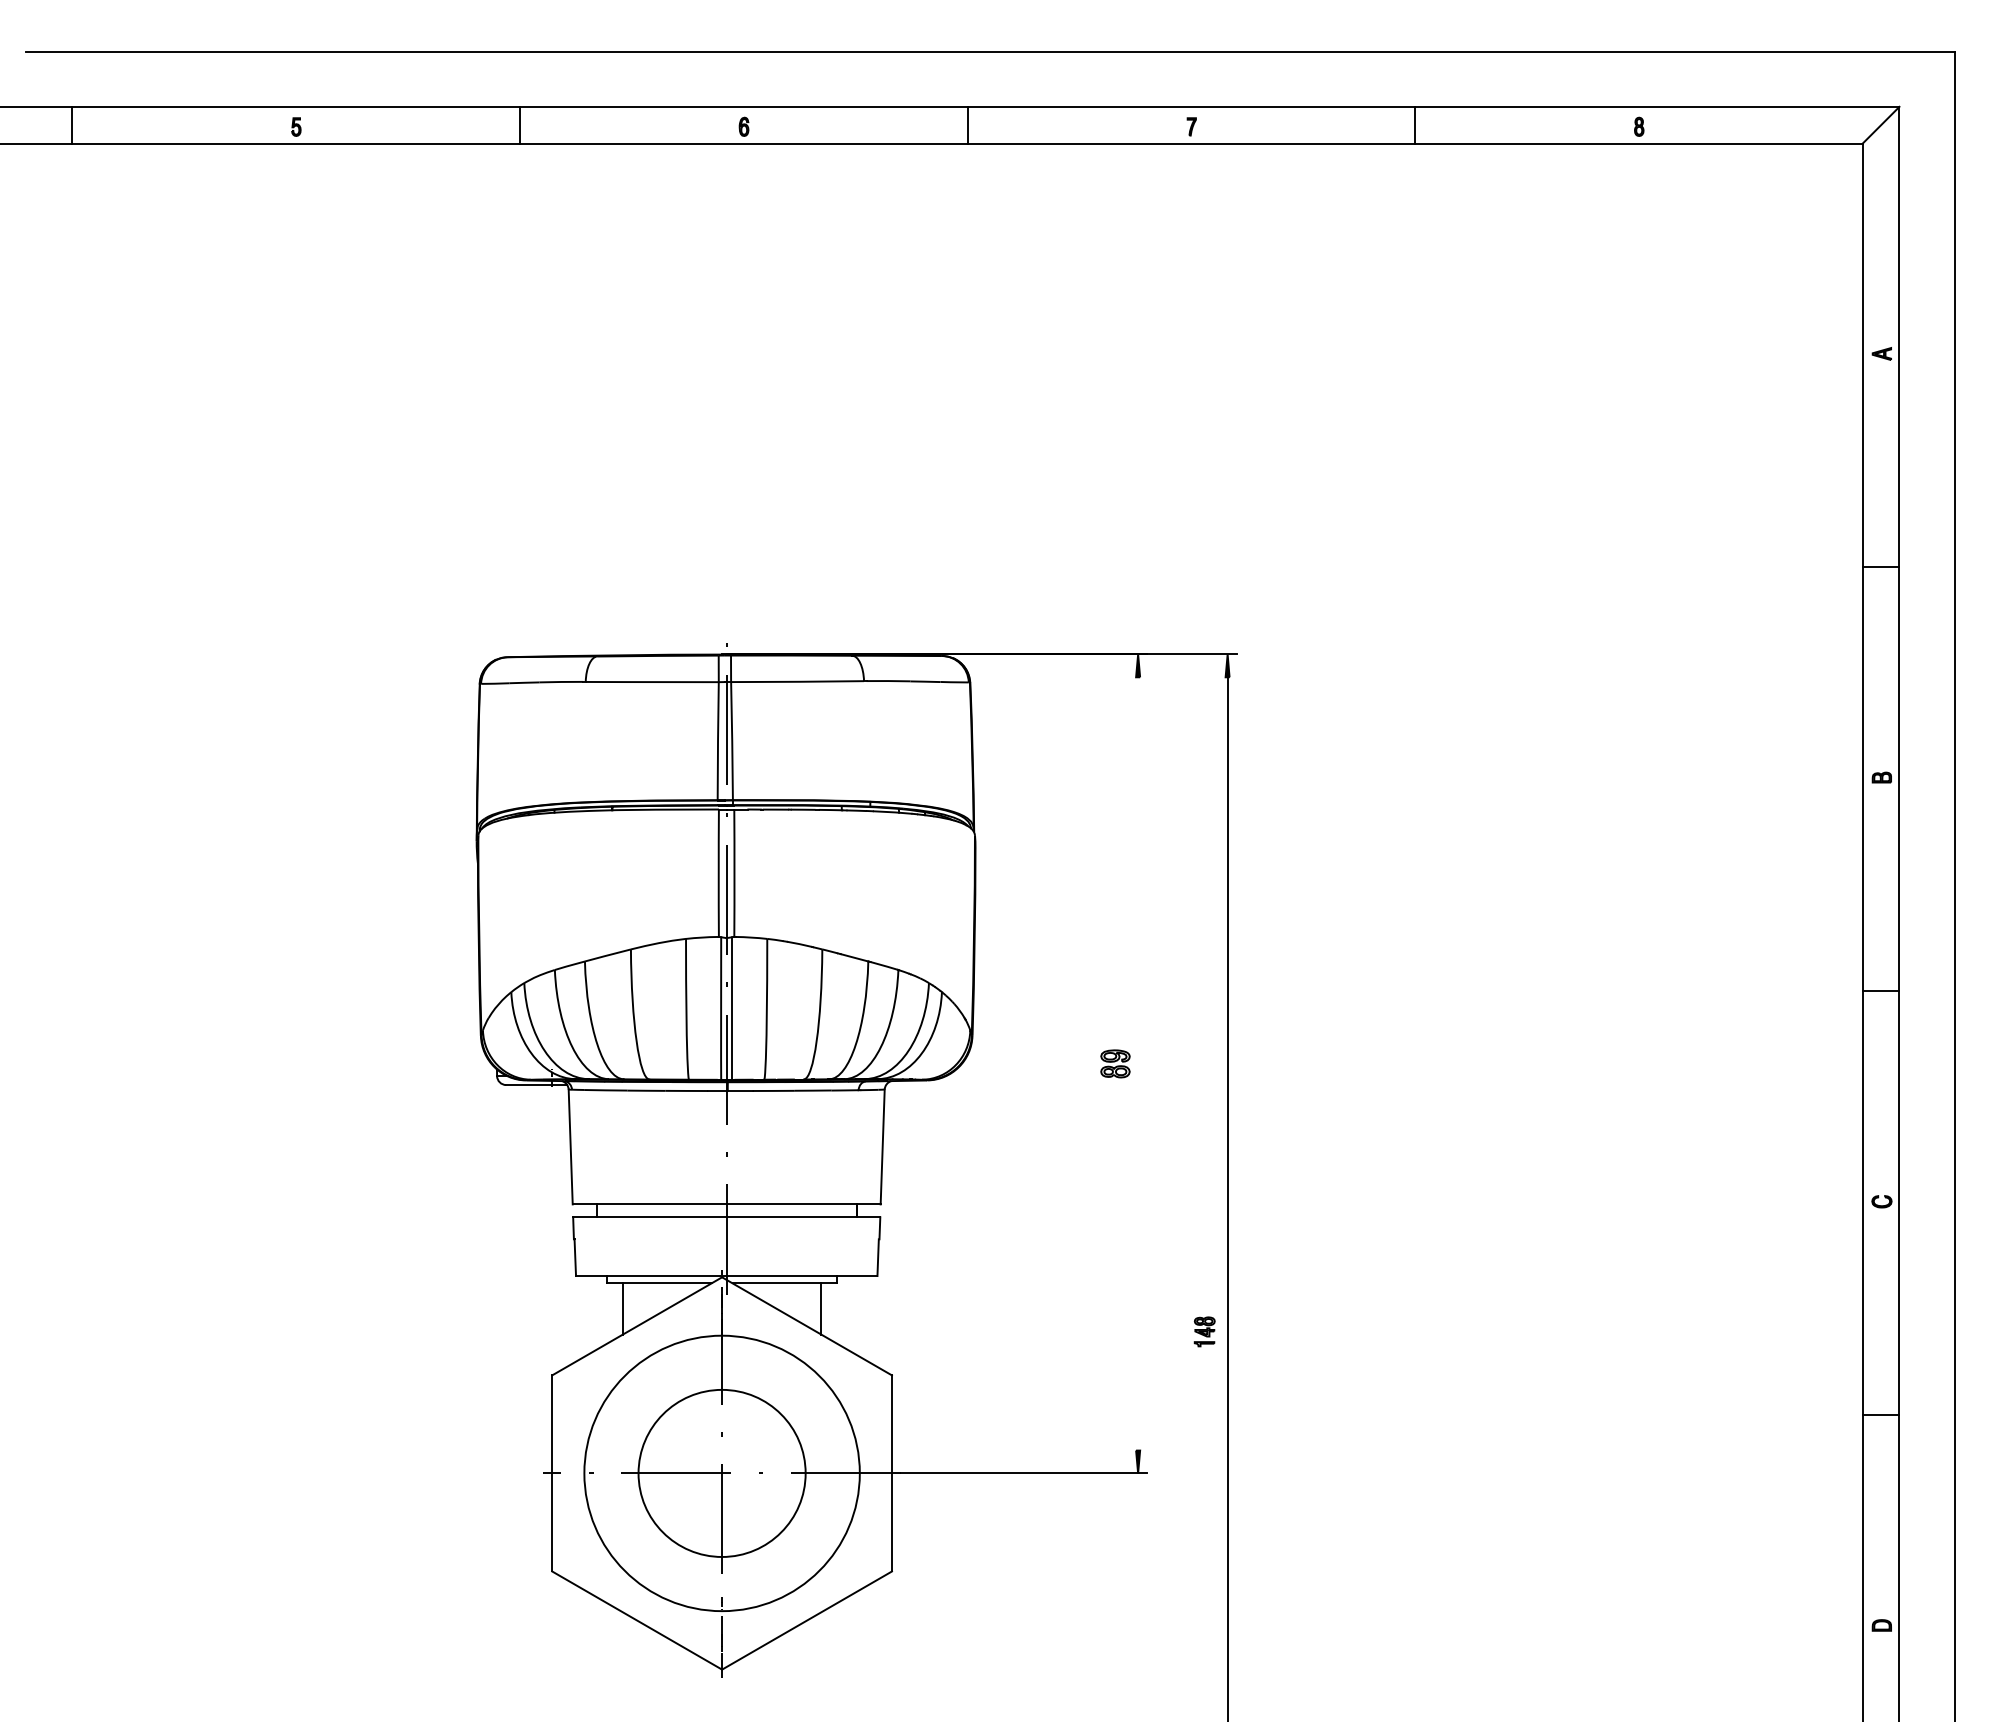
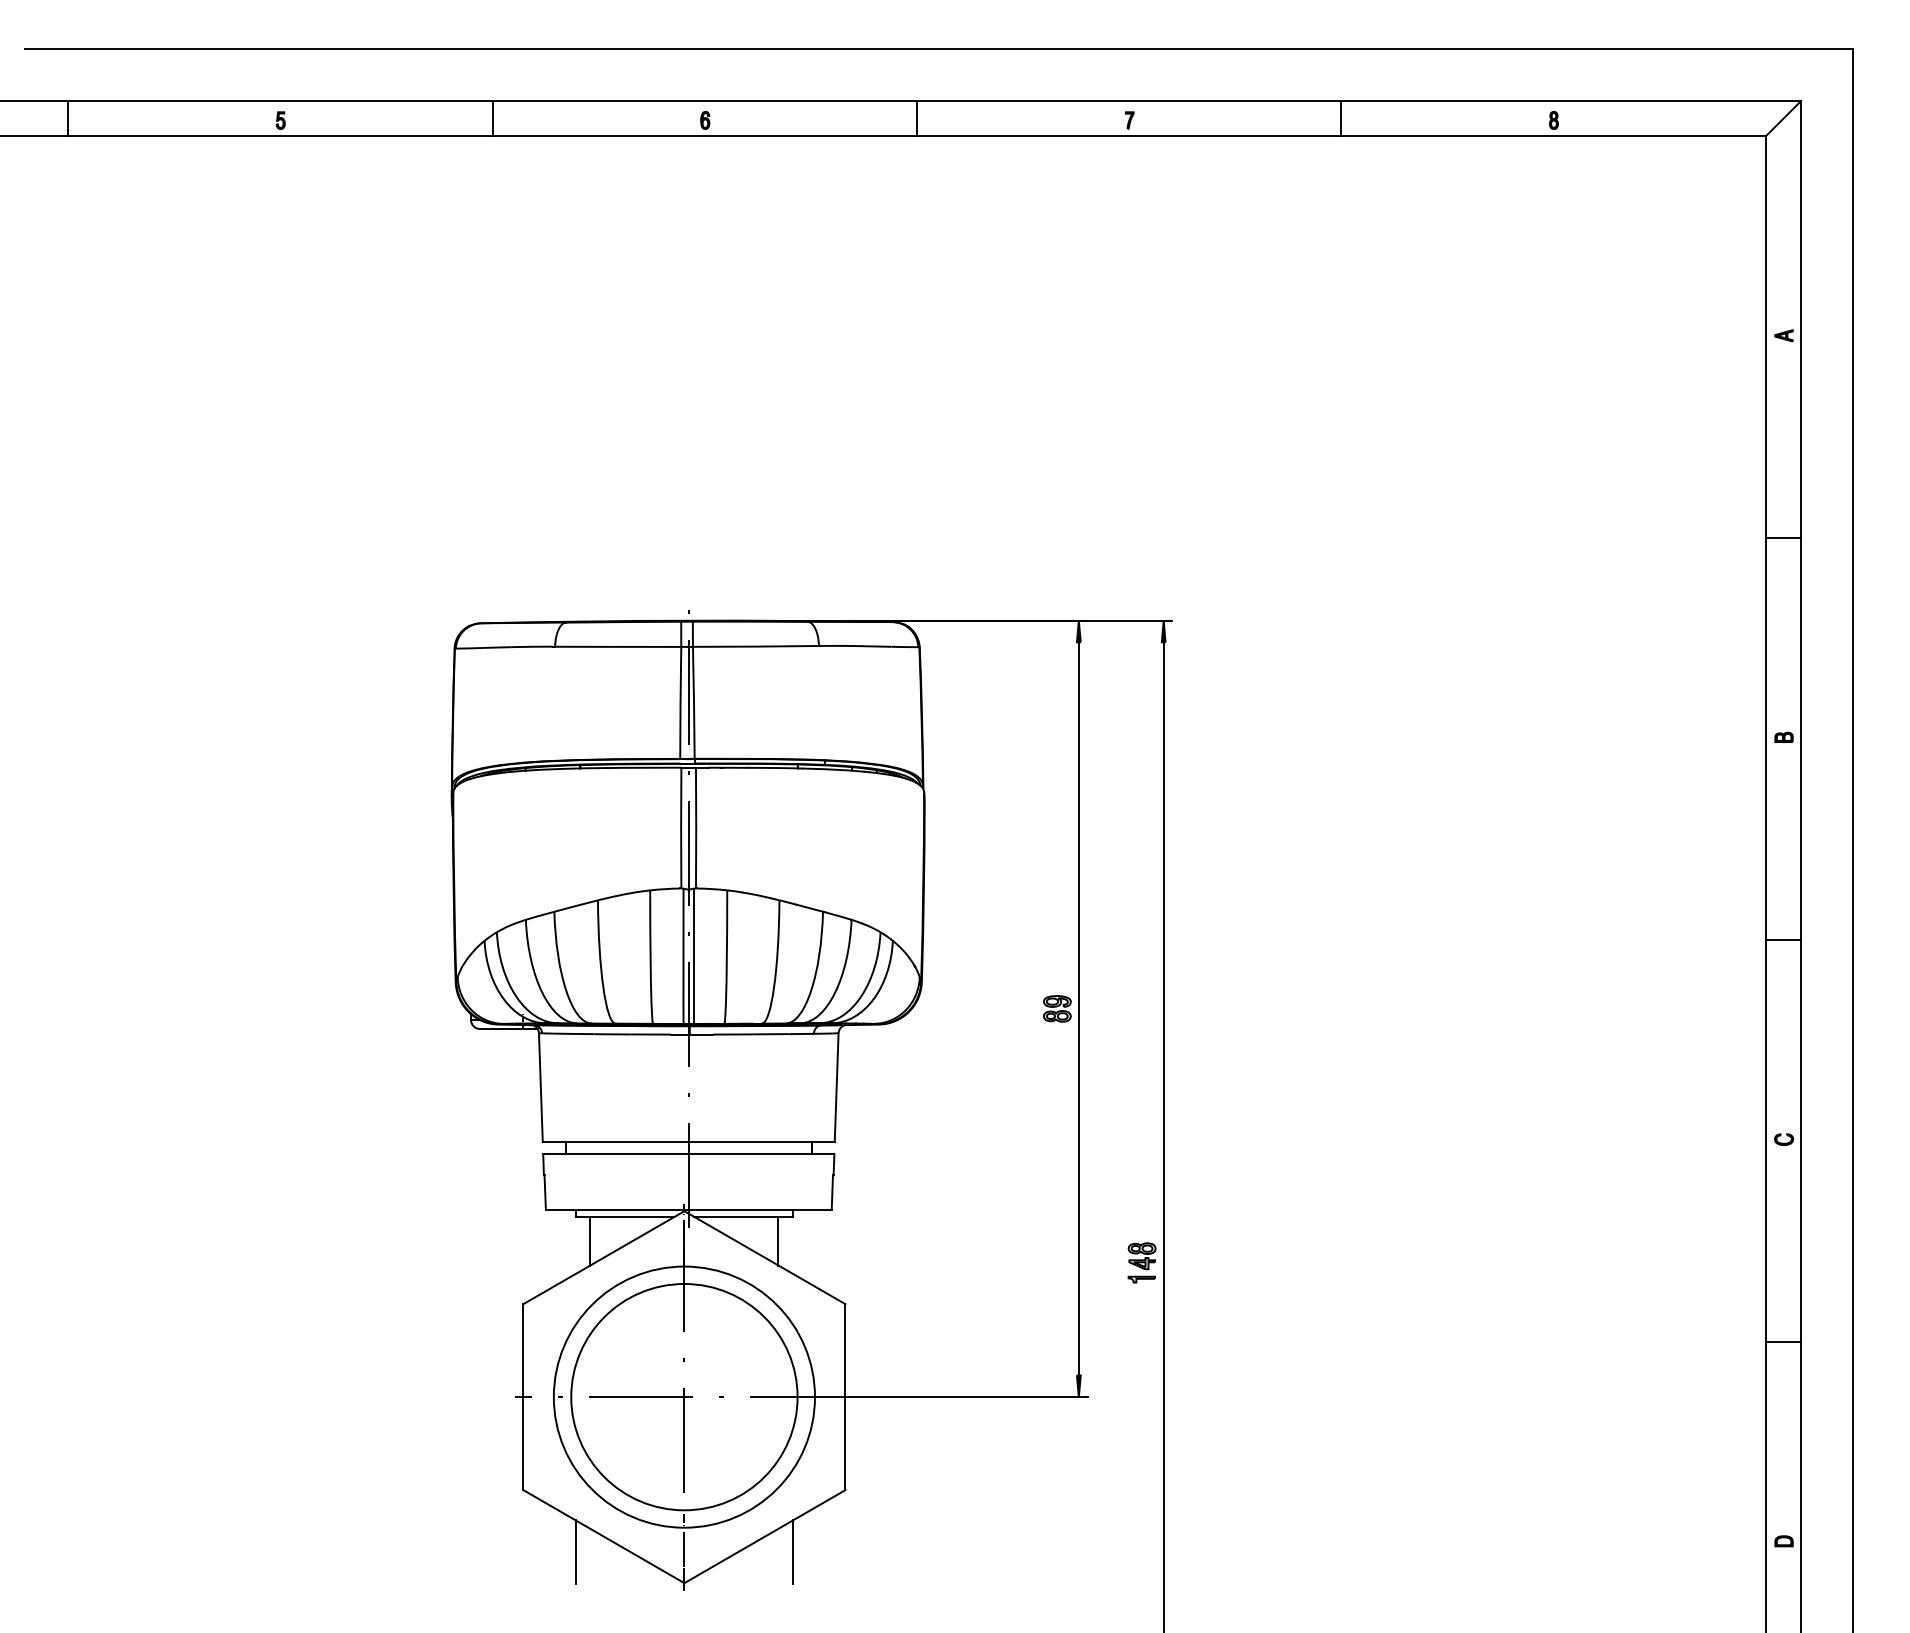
line: (1138, 1063) -> (1079, 1008), added
part: (1204, 1331) -> (1141, 1262), size x1.43
circle: (721, 1473) -> (683, 1397), size x1.43
line: (607, 1636) -> (575, 1551), added
line: (836, 1636) -> (792, 1551), added

